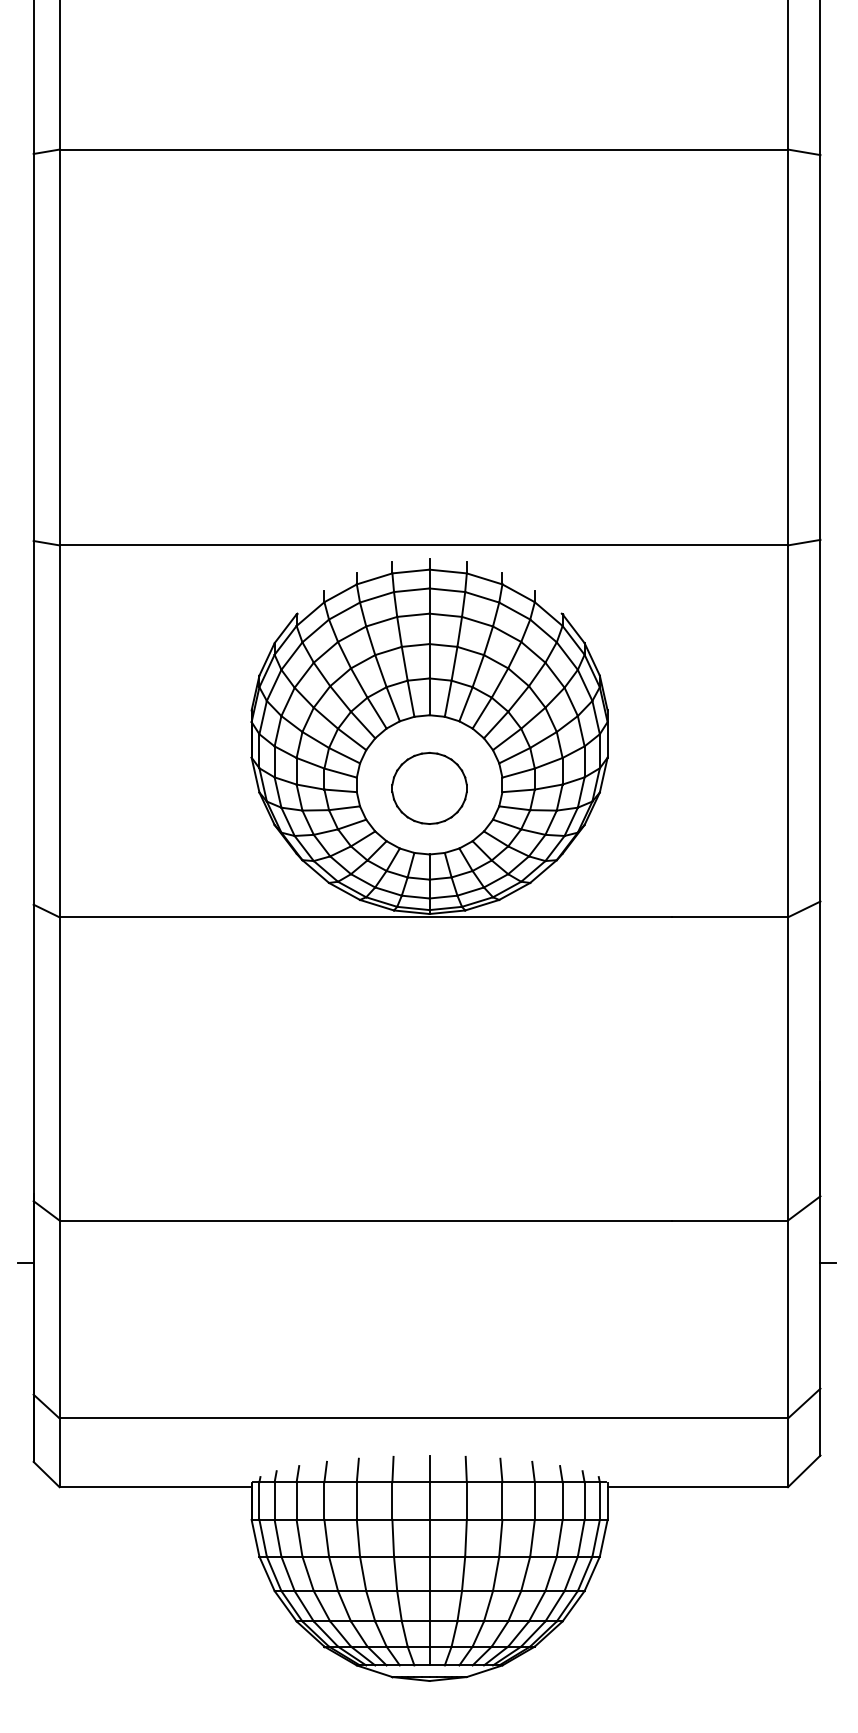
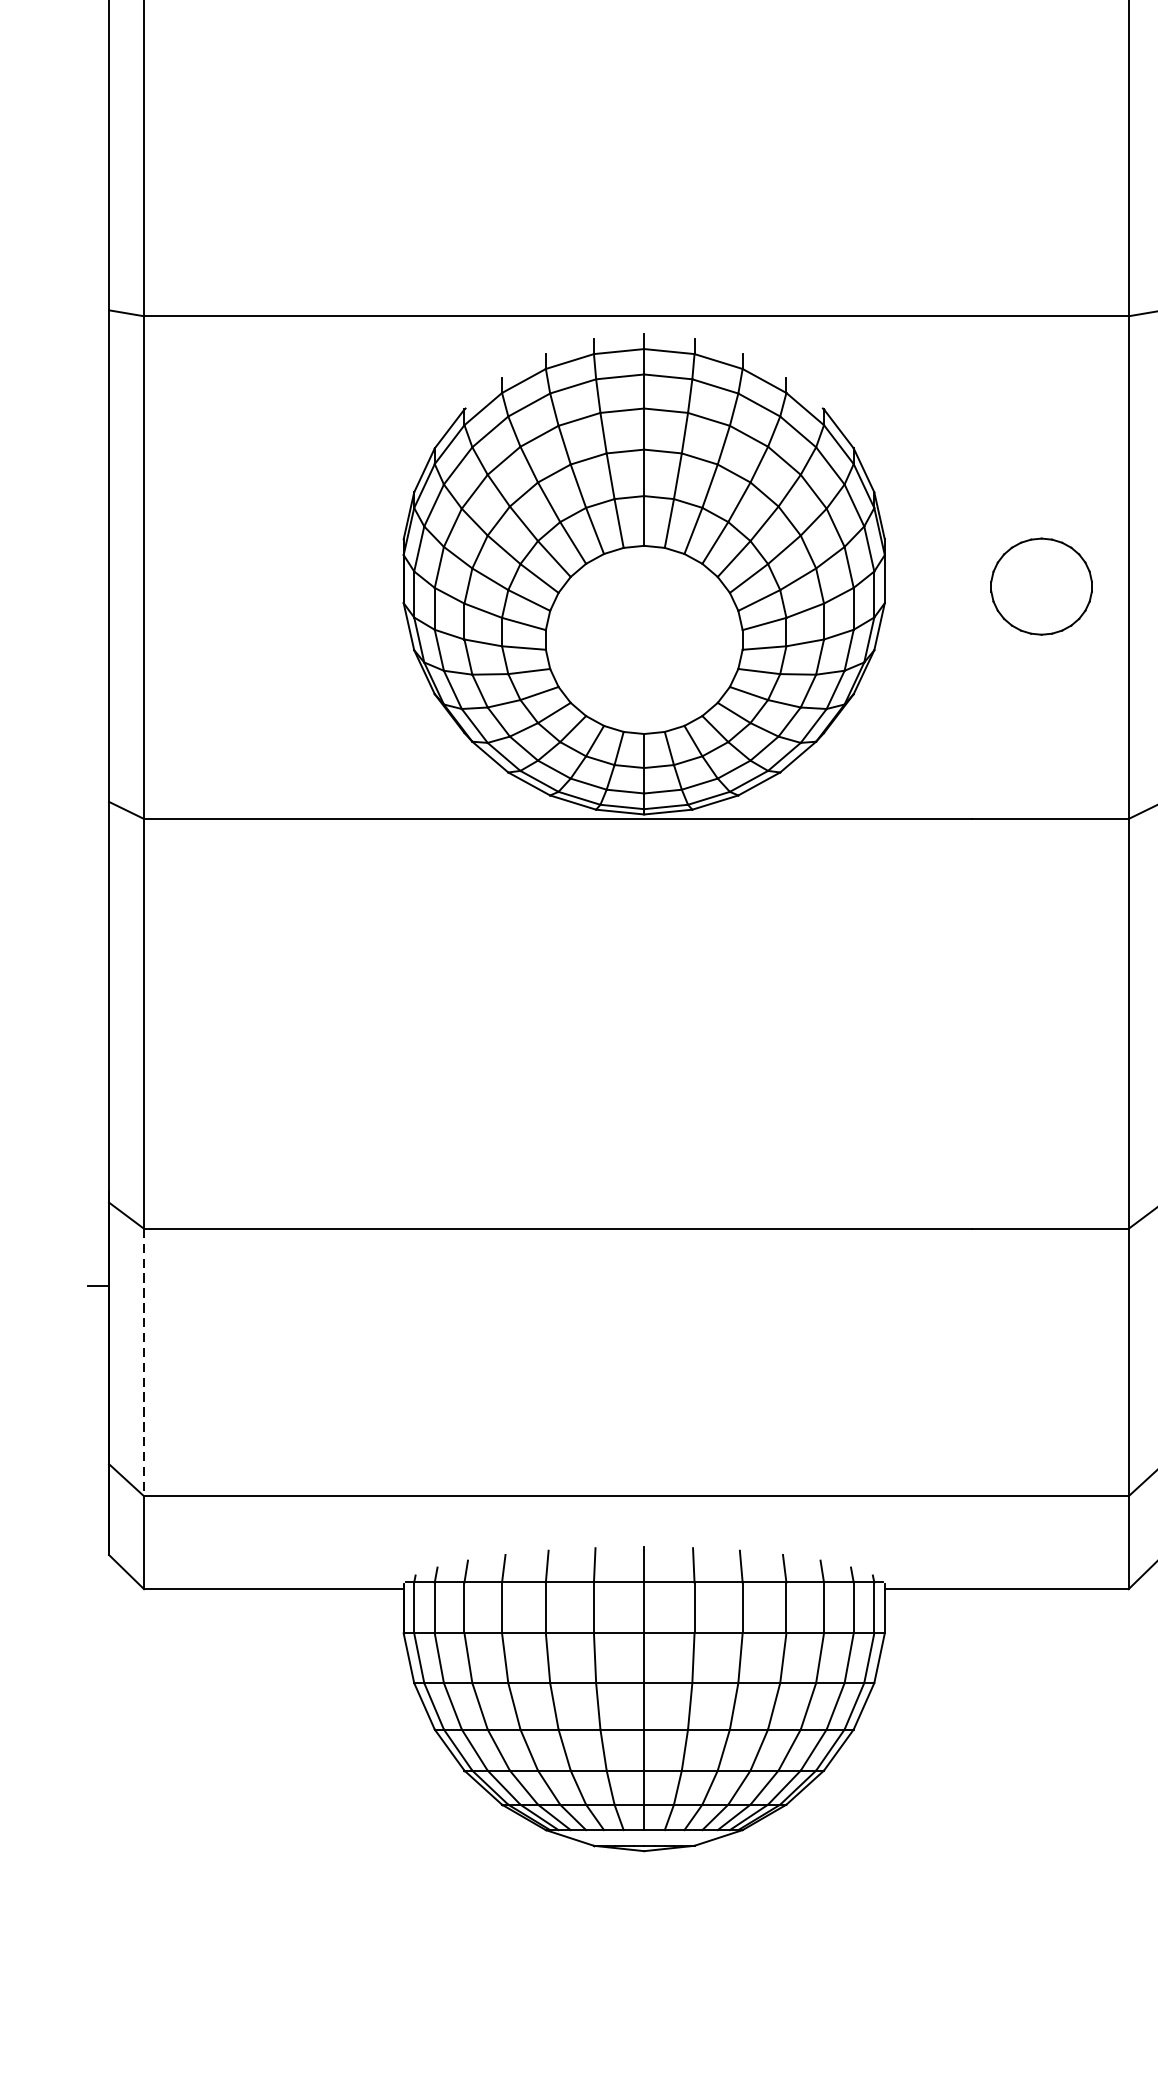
part: (429, 787) -> (1041, 585), moved
line: (59, 1319) -> (143, 1362), solid -> dashed

